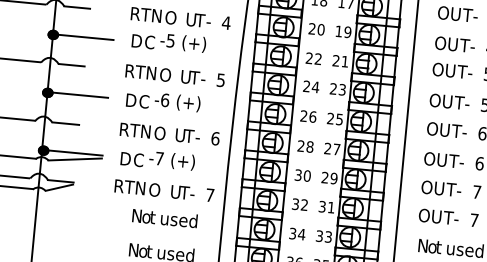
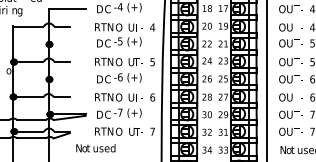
line: (83, 37) -> (67, 44), removed
line: (77, 95) -> (67, 79), removed
text: (164, 218) -> (95, 148), moved

